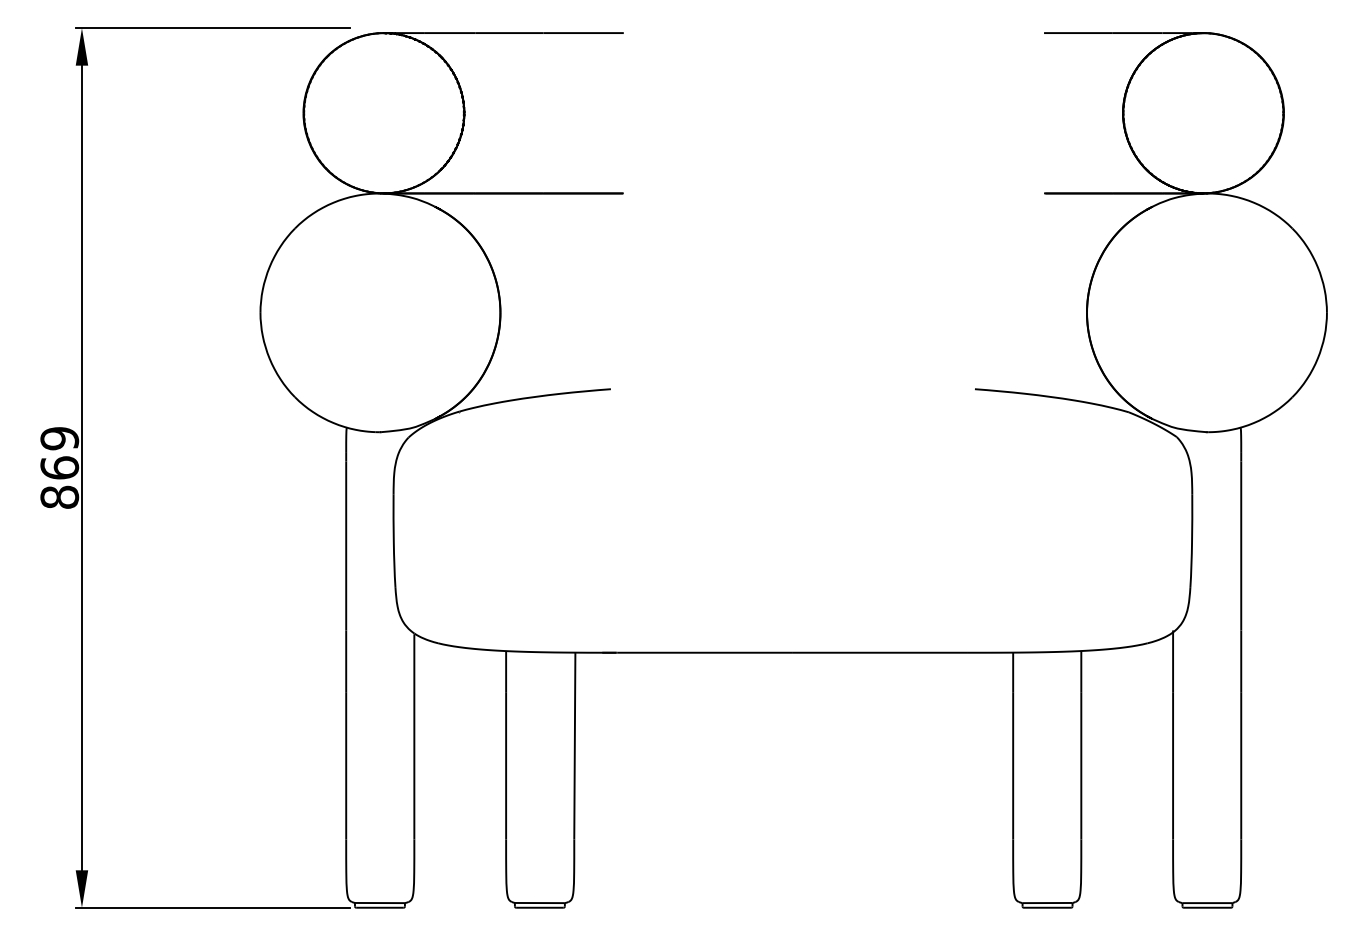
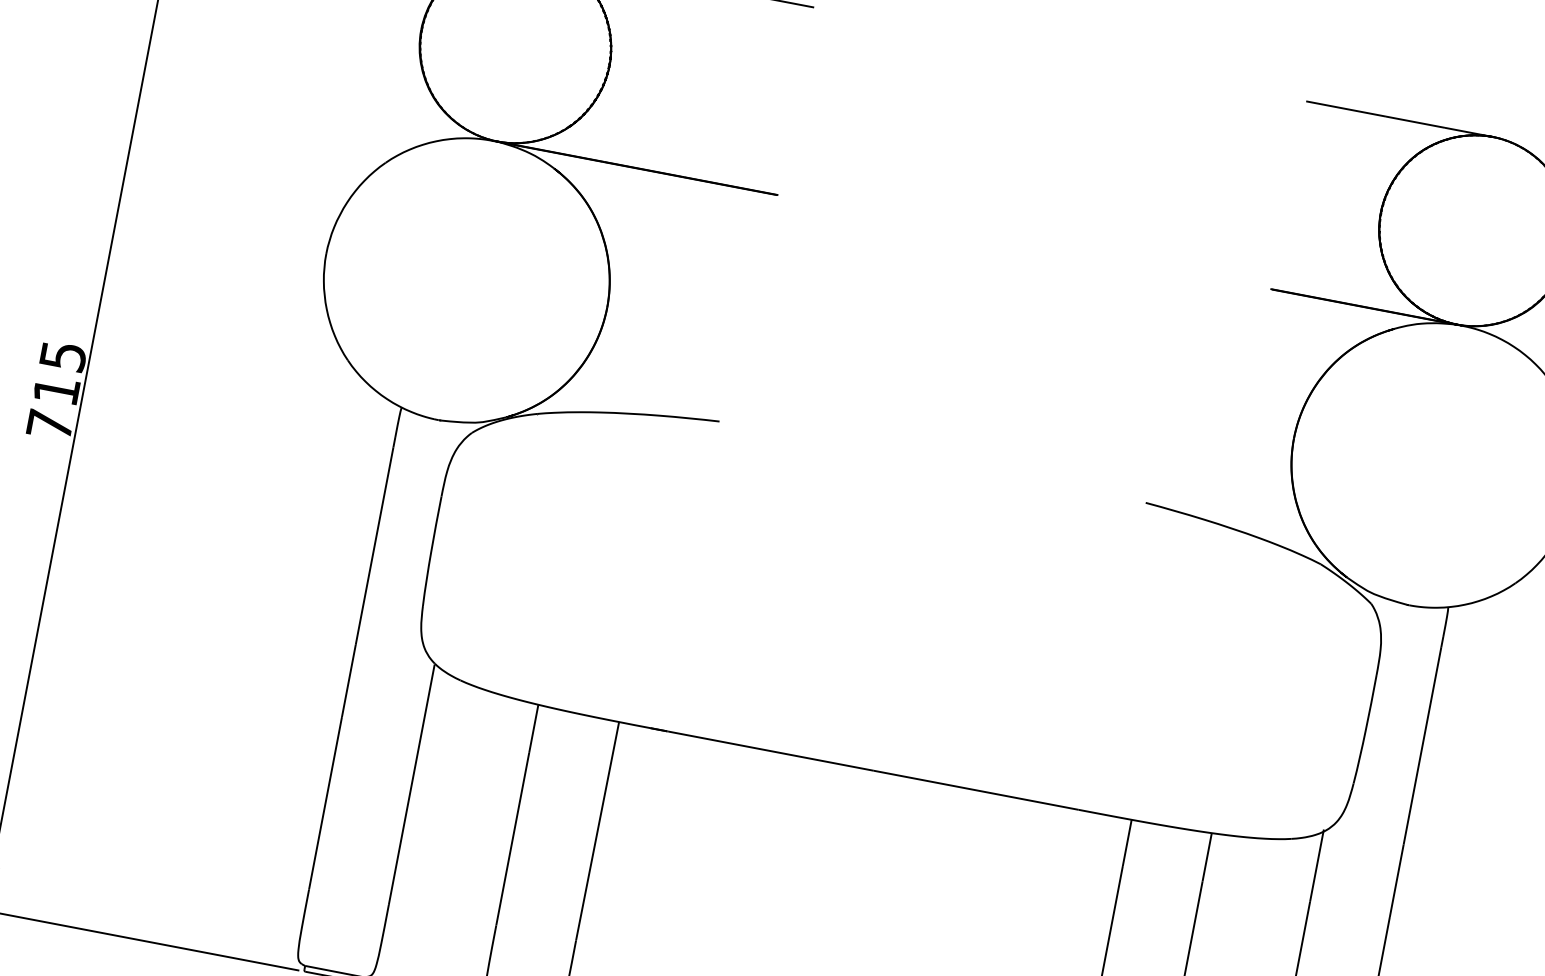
text: (59, 467) -> (56, 390), 869 -> 715

